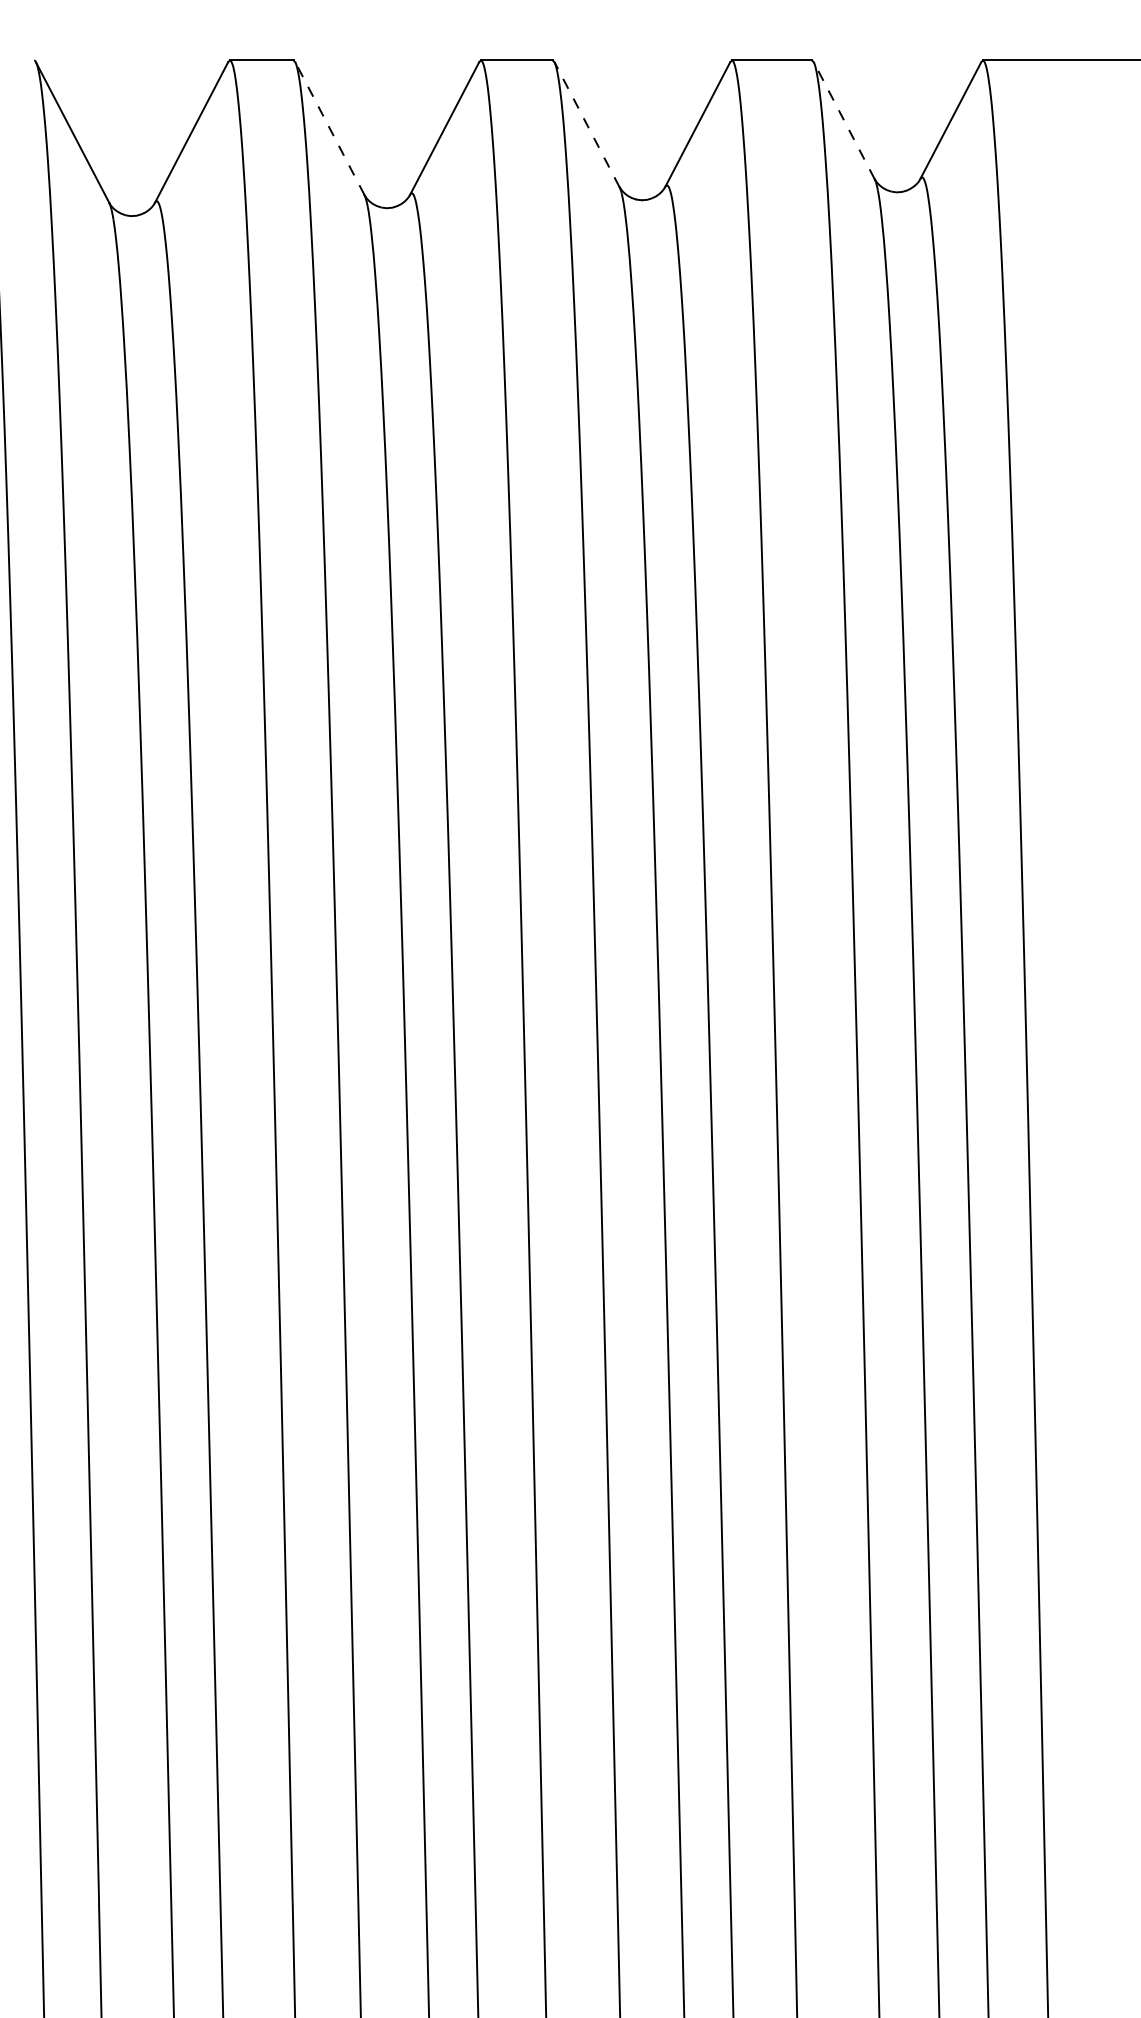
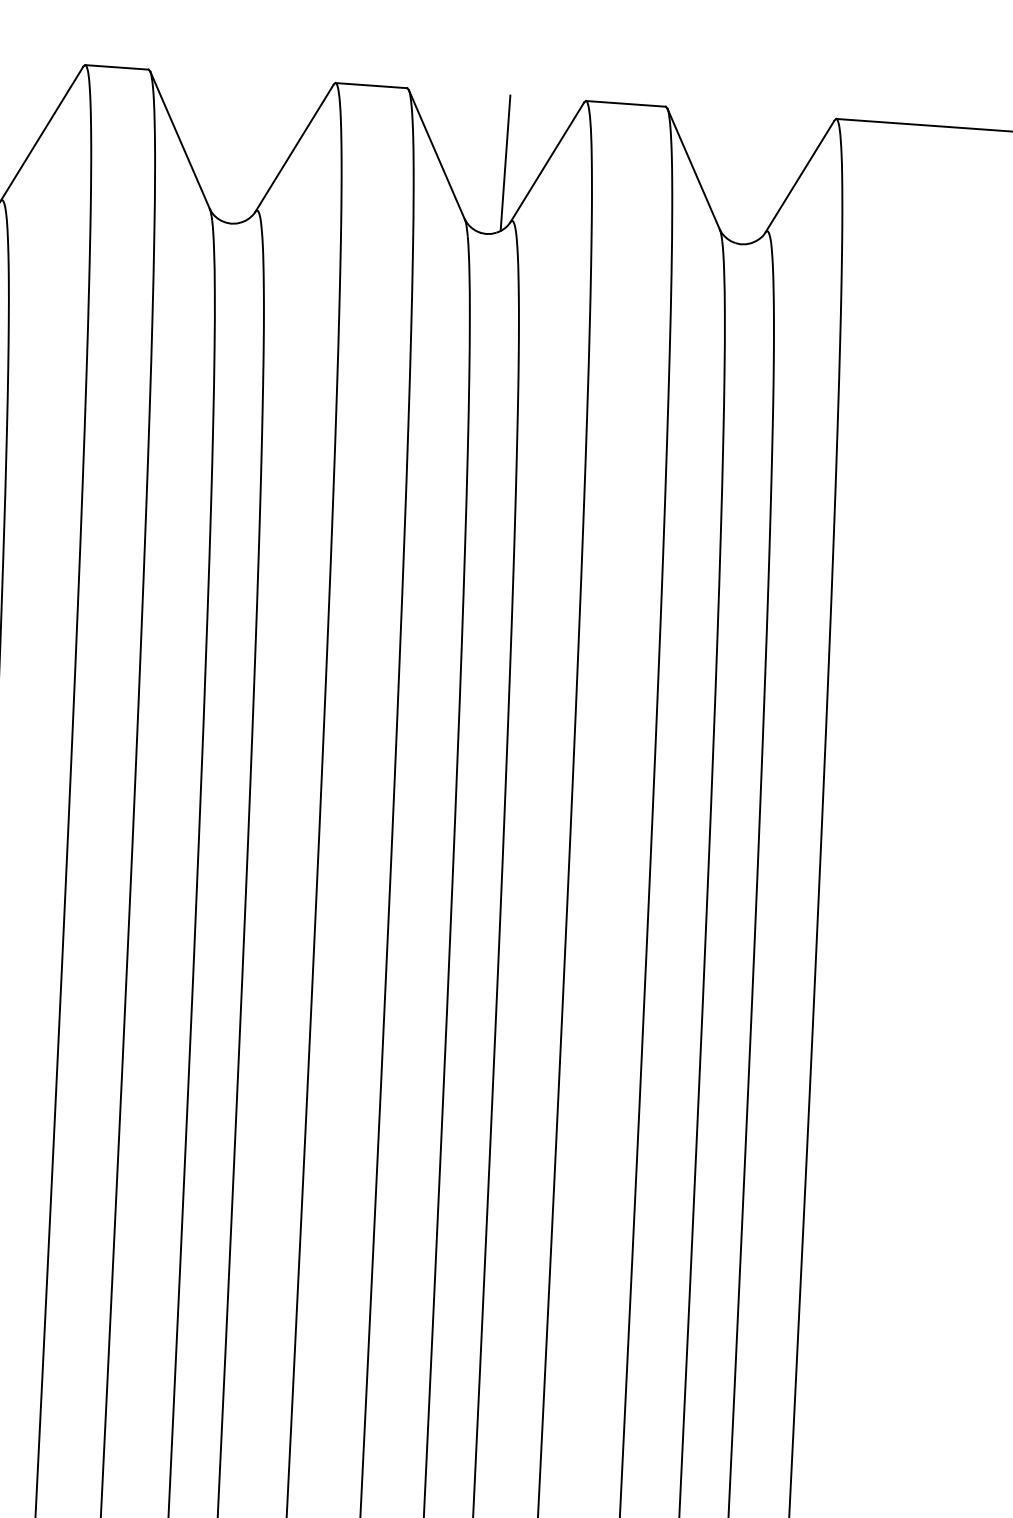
line: (844, 120) -> (693, 168), dashed -> solid
line: (586, 124) -> (436, 154), dashed -> solid
line: (329, 128) -> (179, 140), dashed -> solid
line: (656, 128) -> (505, 163), added

